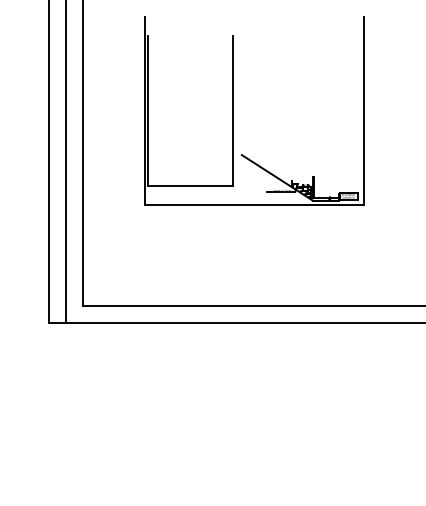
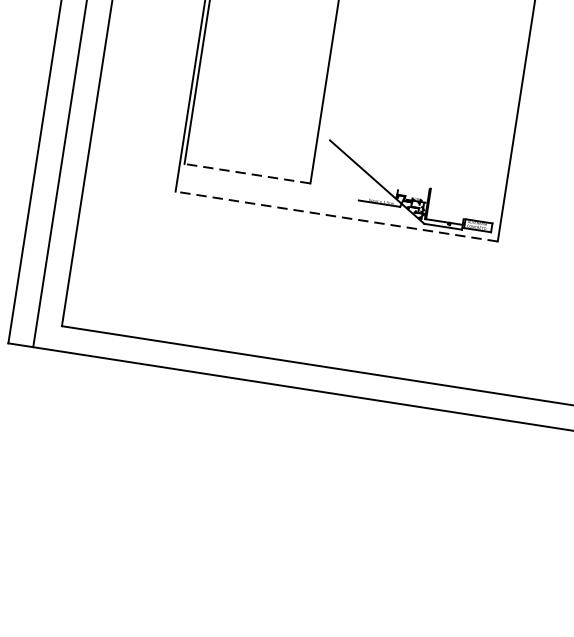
line: (190, 185) -> (247, 173), solid -> dashed
line: (254, 204) -> (337, 215), solid -> dashed

